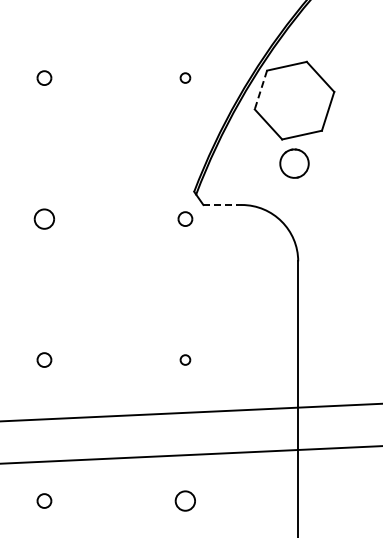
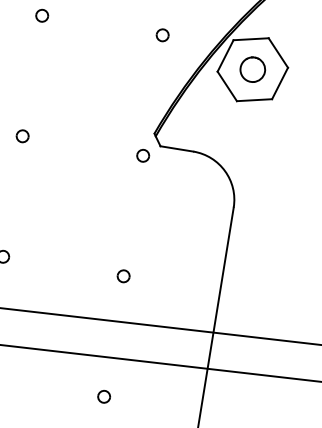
part: (185, 77) -> (162, 34), size x1.43
line: (260, 90) -> (225, 56), dashed -> solid
part: (294, 163) -> (252, 69), moved
line: (223, 205) -> (177, 149), dashed -> solid
part: (44, 218) -> (22, 135), size x0.71
part: (185, 359) -> (123, 275), size x1.43
part: (185, 500) -> (104, 396), size x0.71

